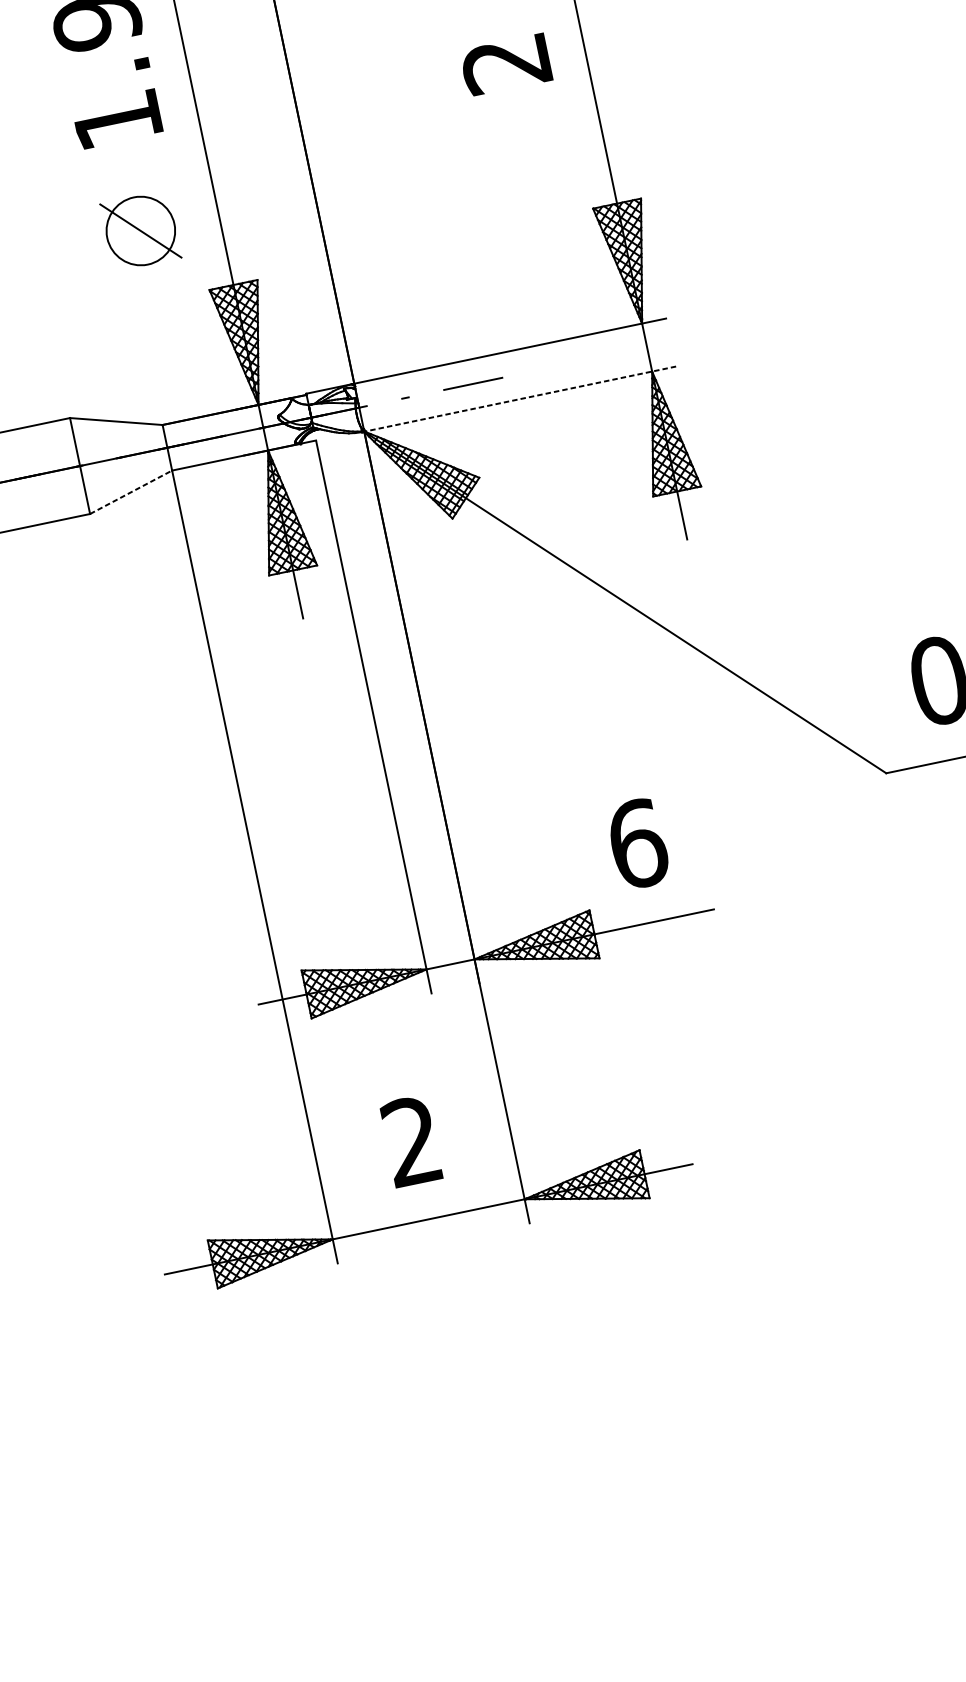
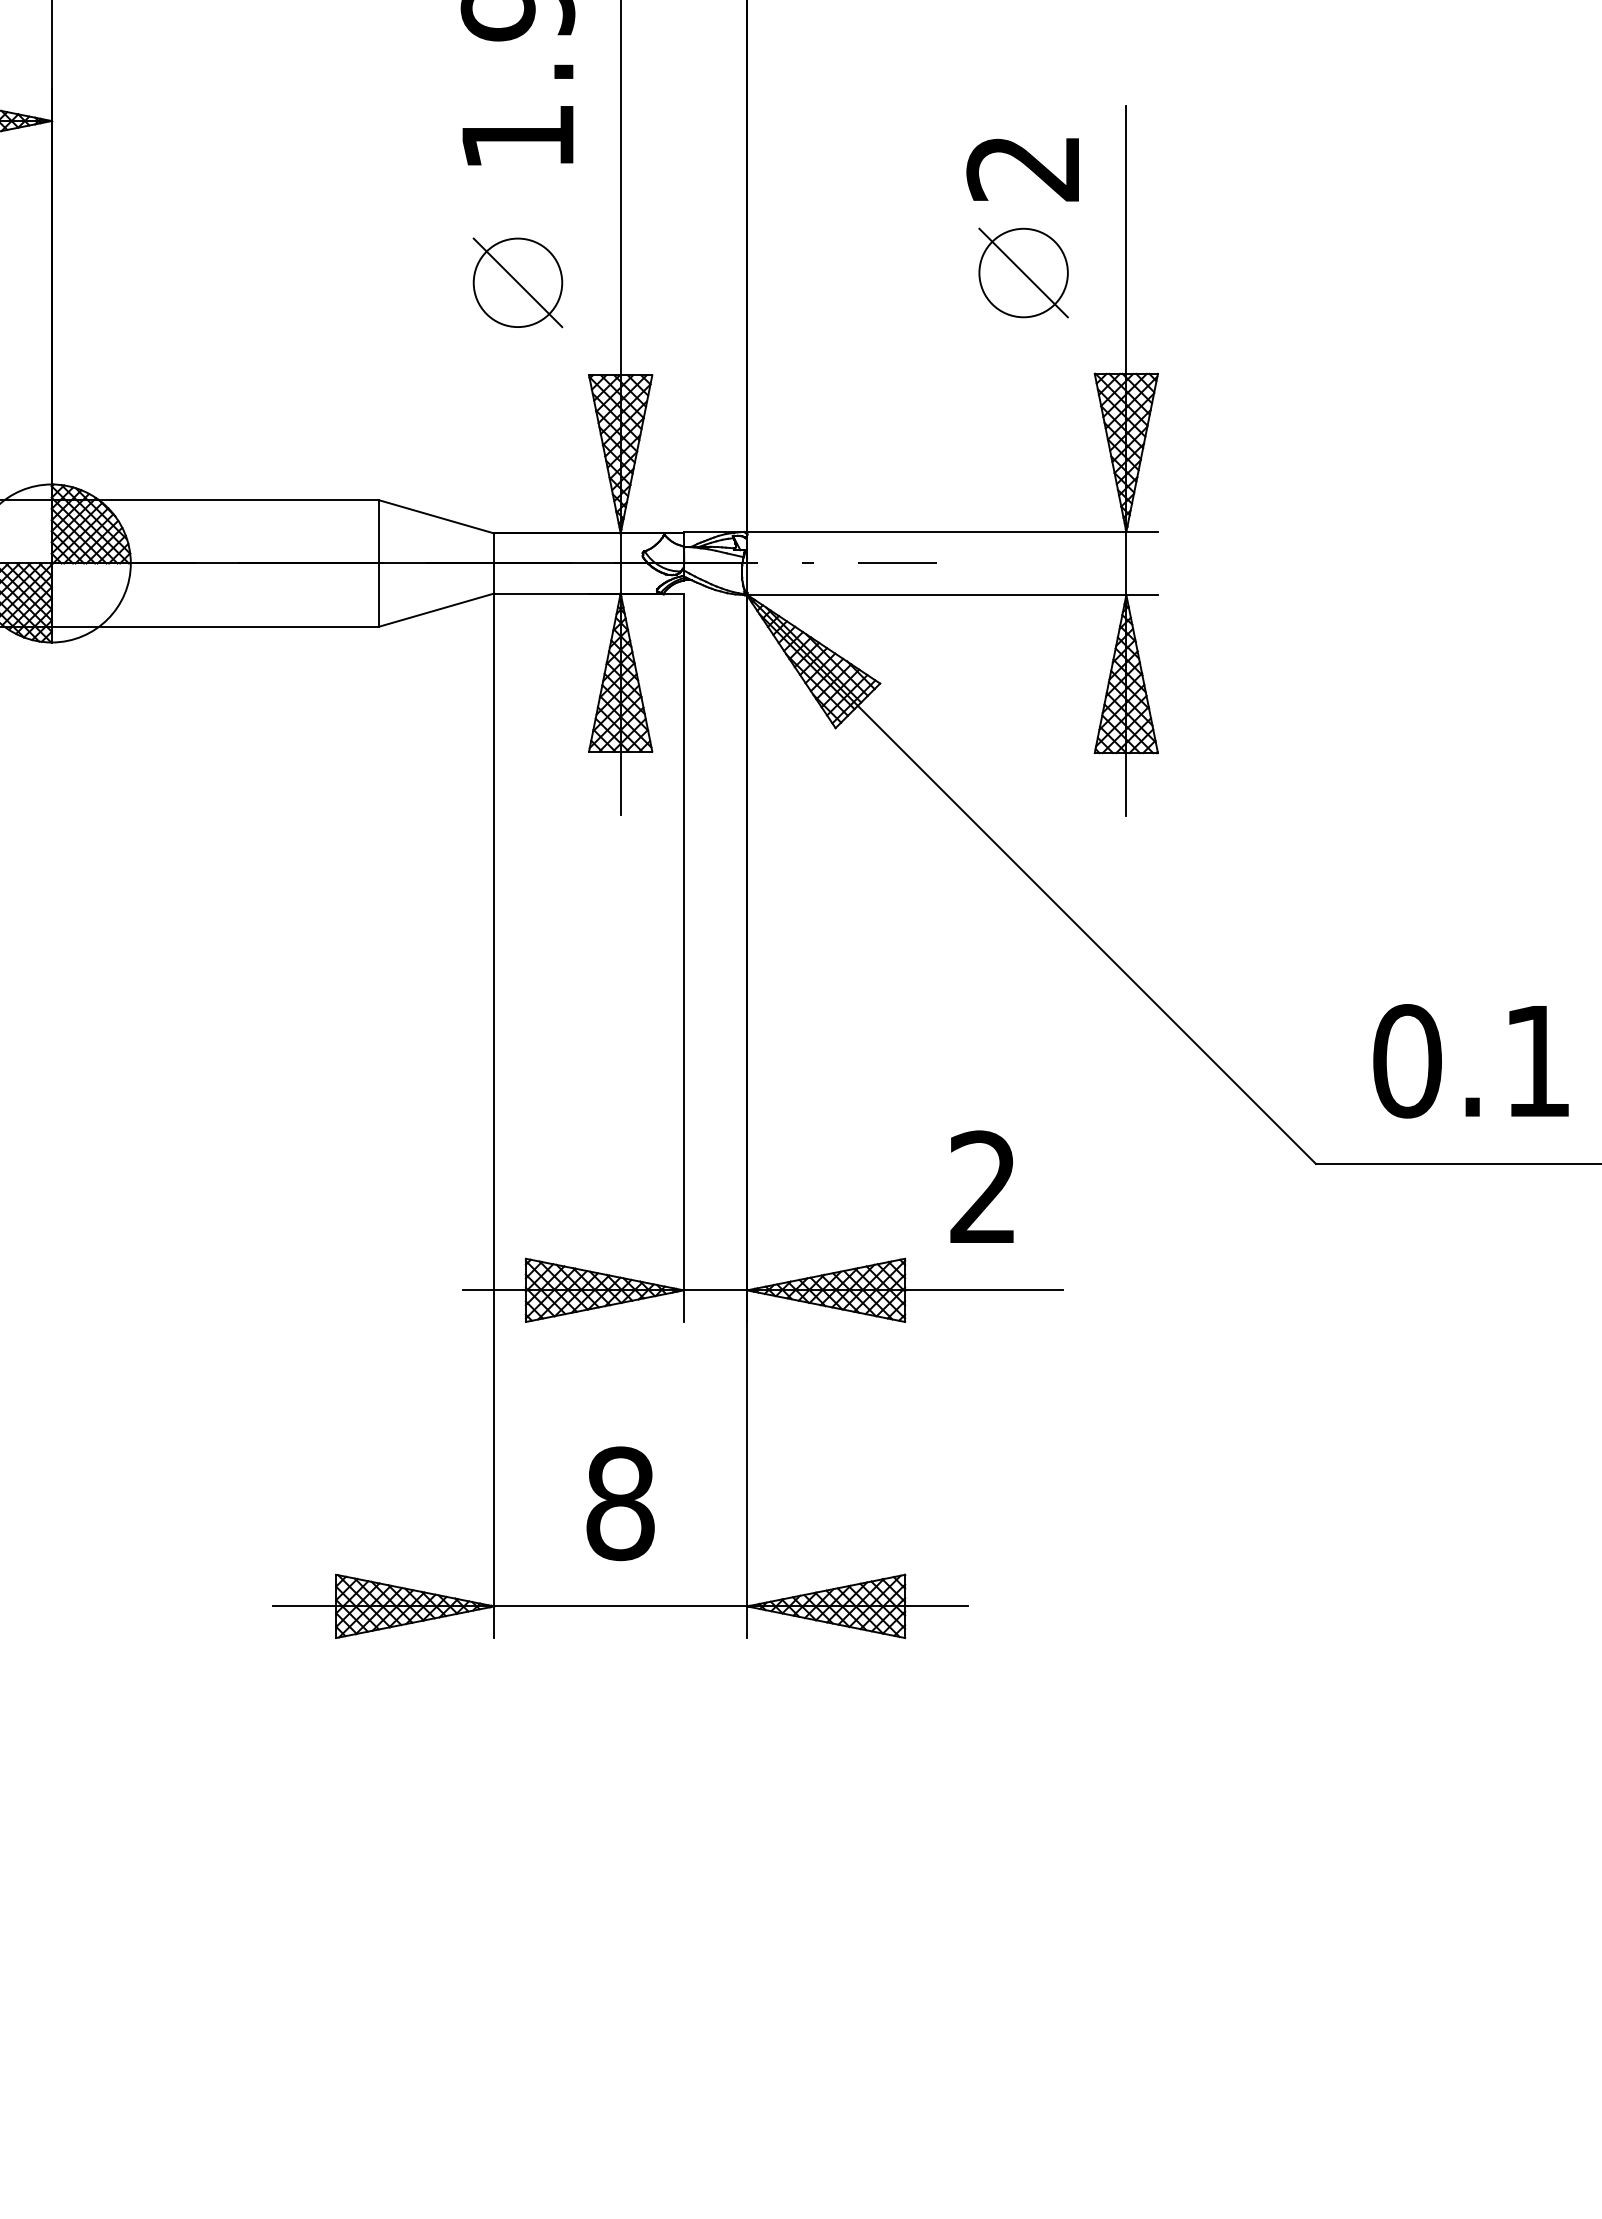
part: (522, 143) -> (1023, 272), added
line: (519, 399) -> (951, 595), dashed -> solid
line: (130, 492) -> (436, 610), dashed -> solid
text: (638, 843) -> (984, 1187), 6 -> 2
text: (412, 1141) -> (620, 1503), 2 -> 8

